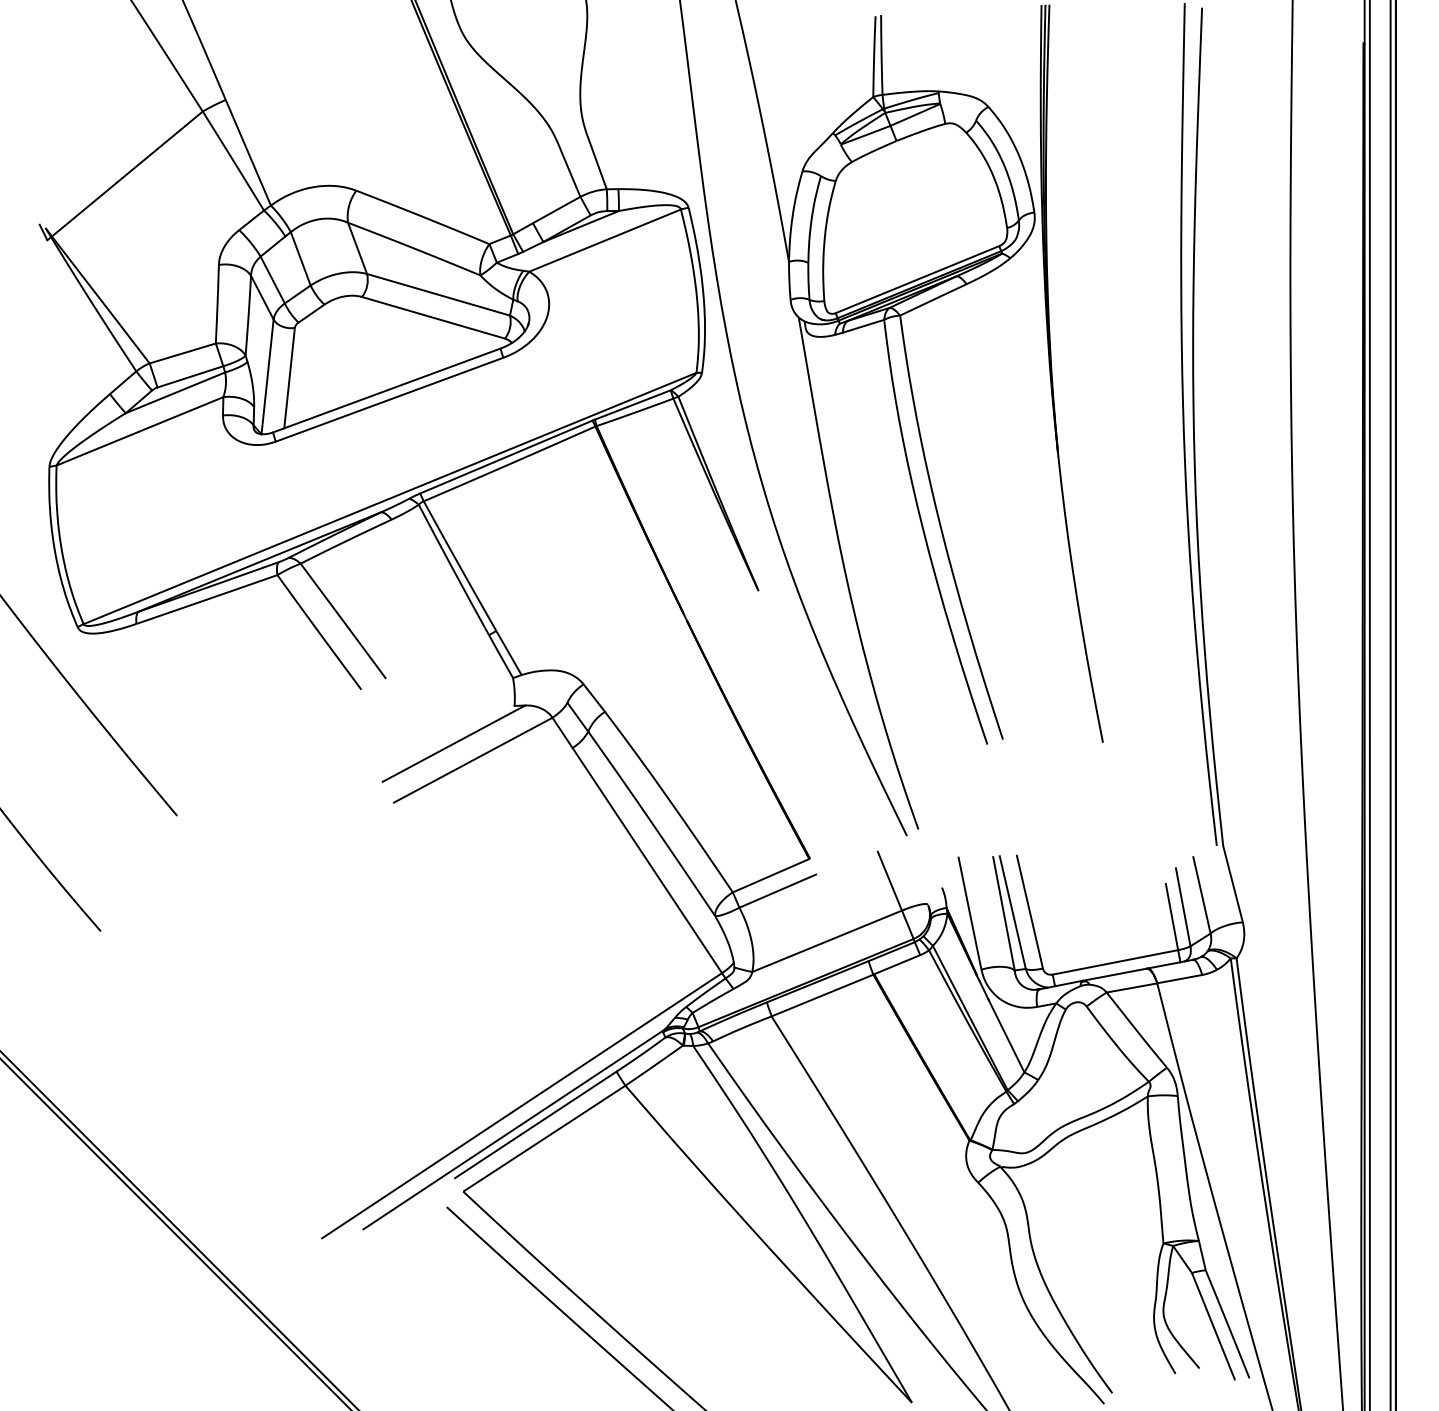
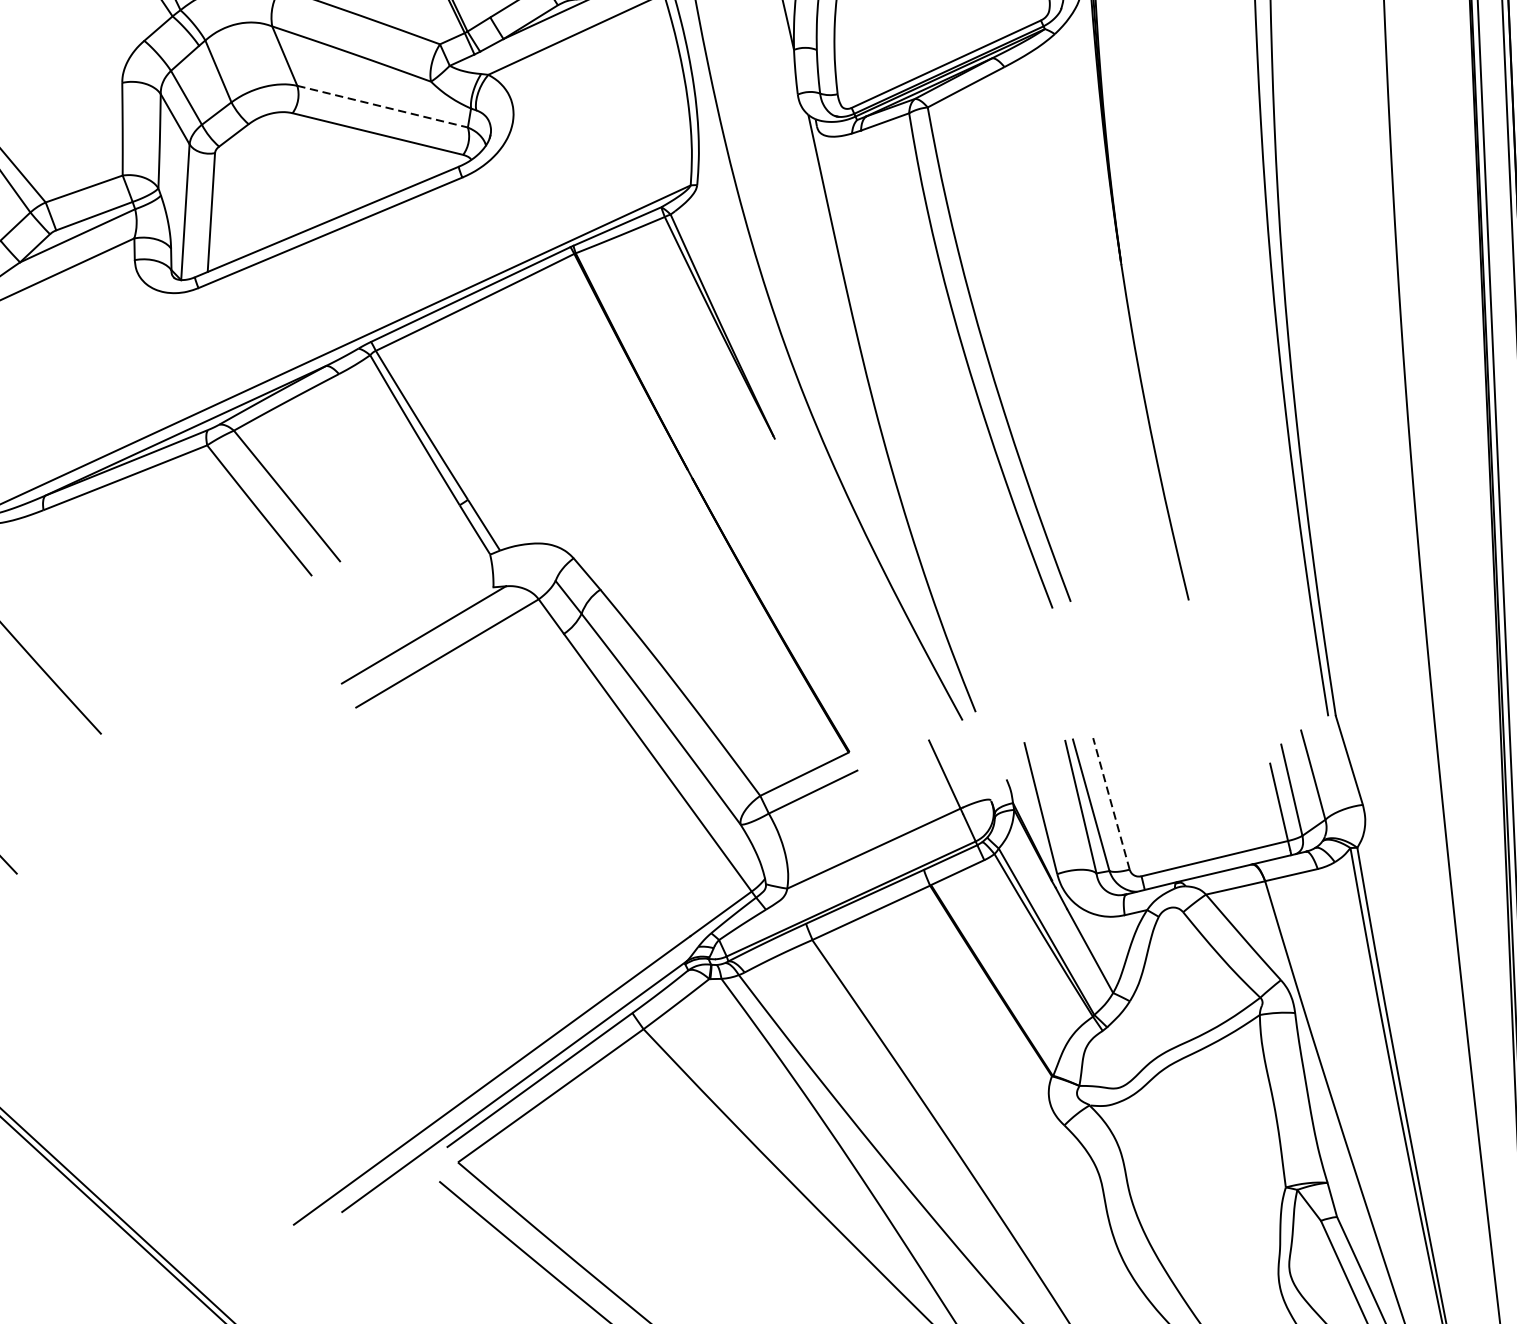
line: (438, 294) -> (382, 106), solid -> dashed
line: (1029, 912) -> (1110, 804), solid -> dashed

